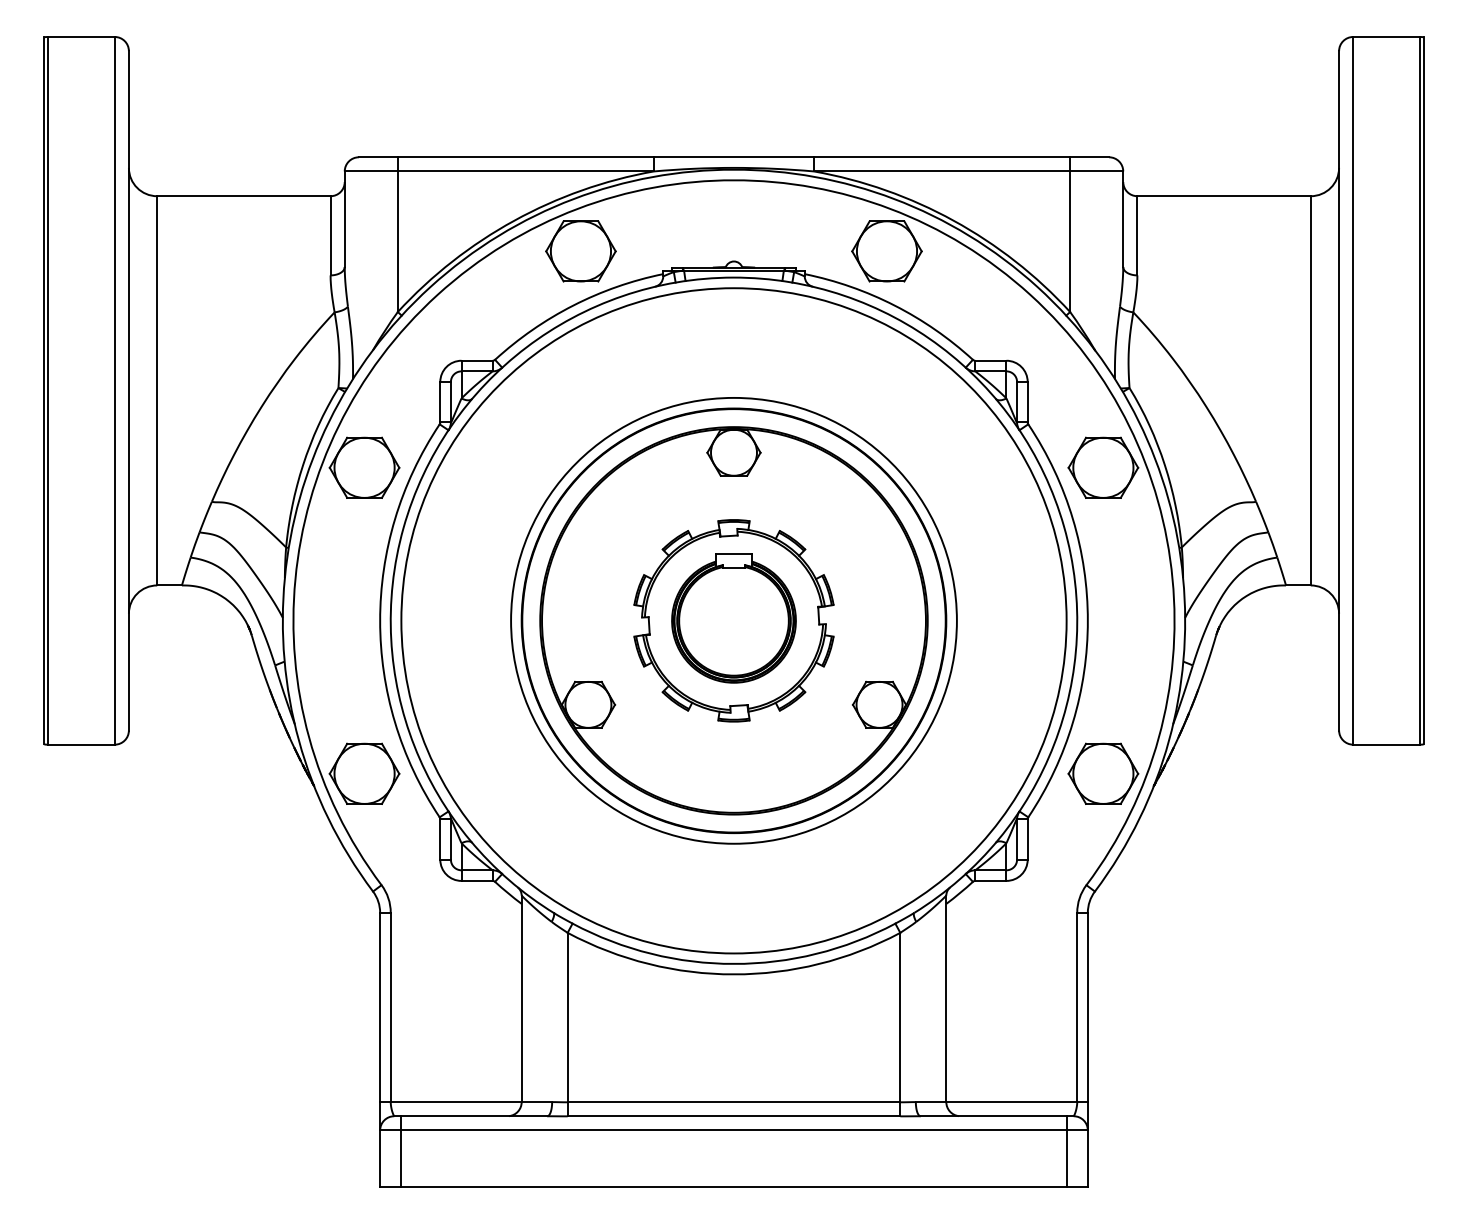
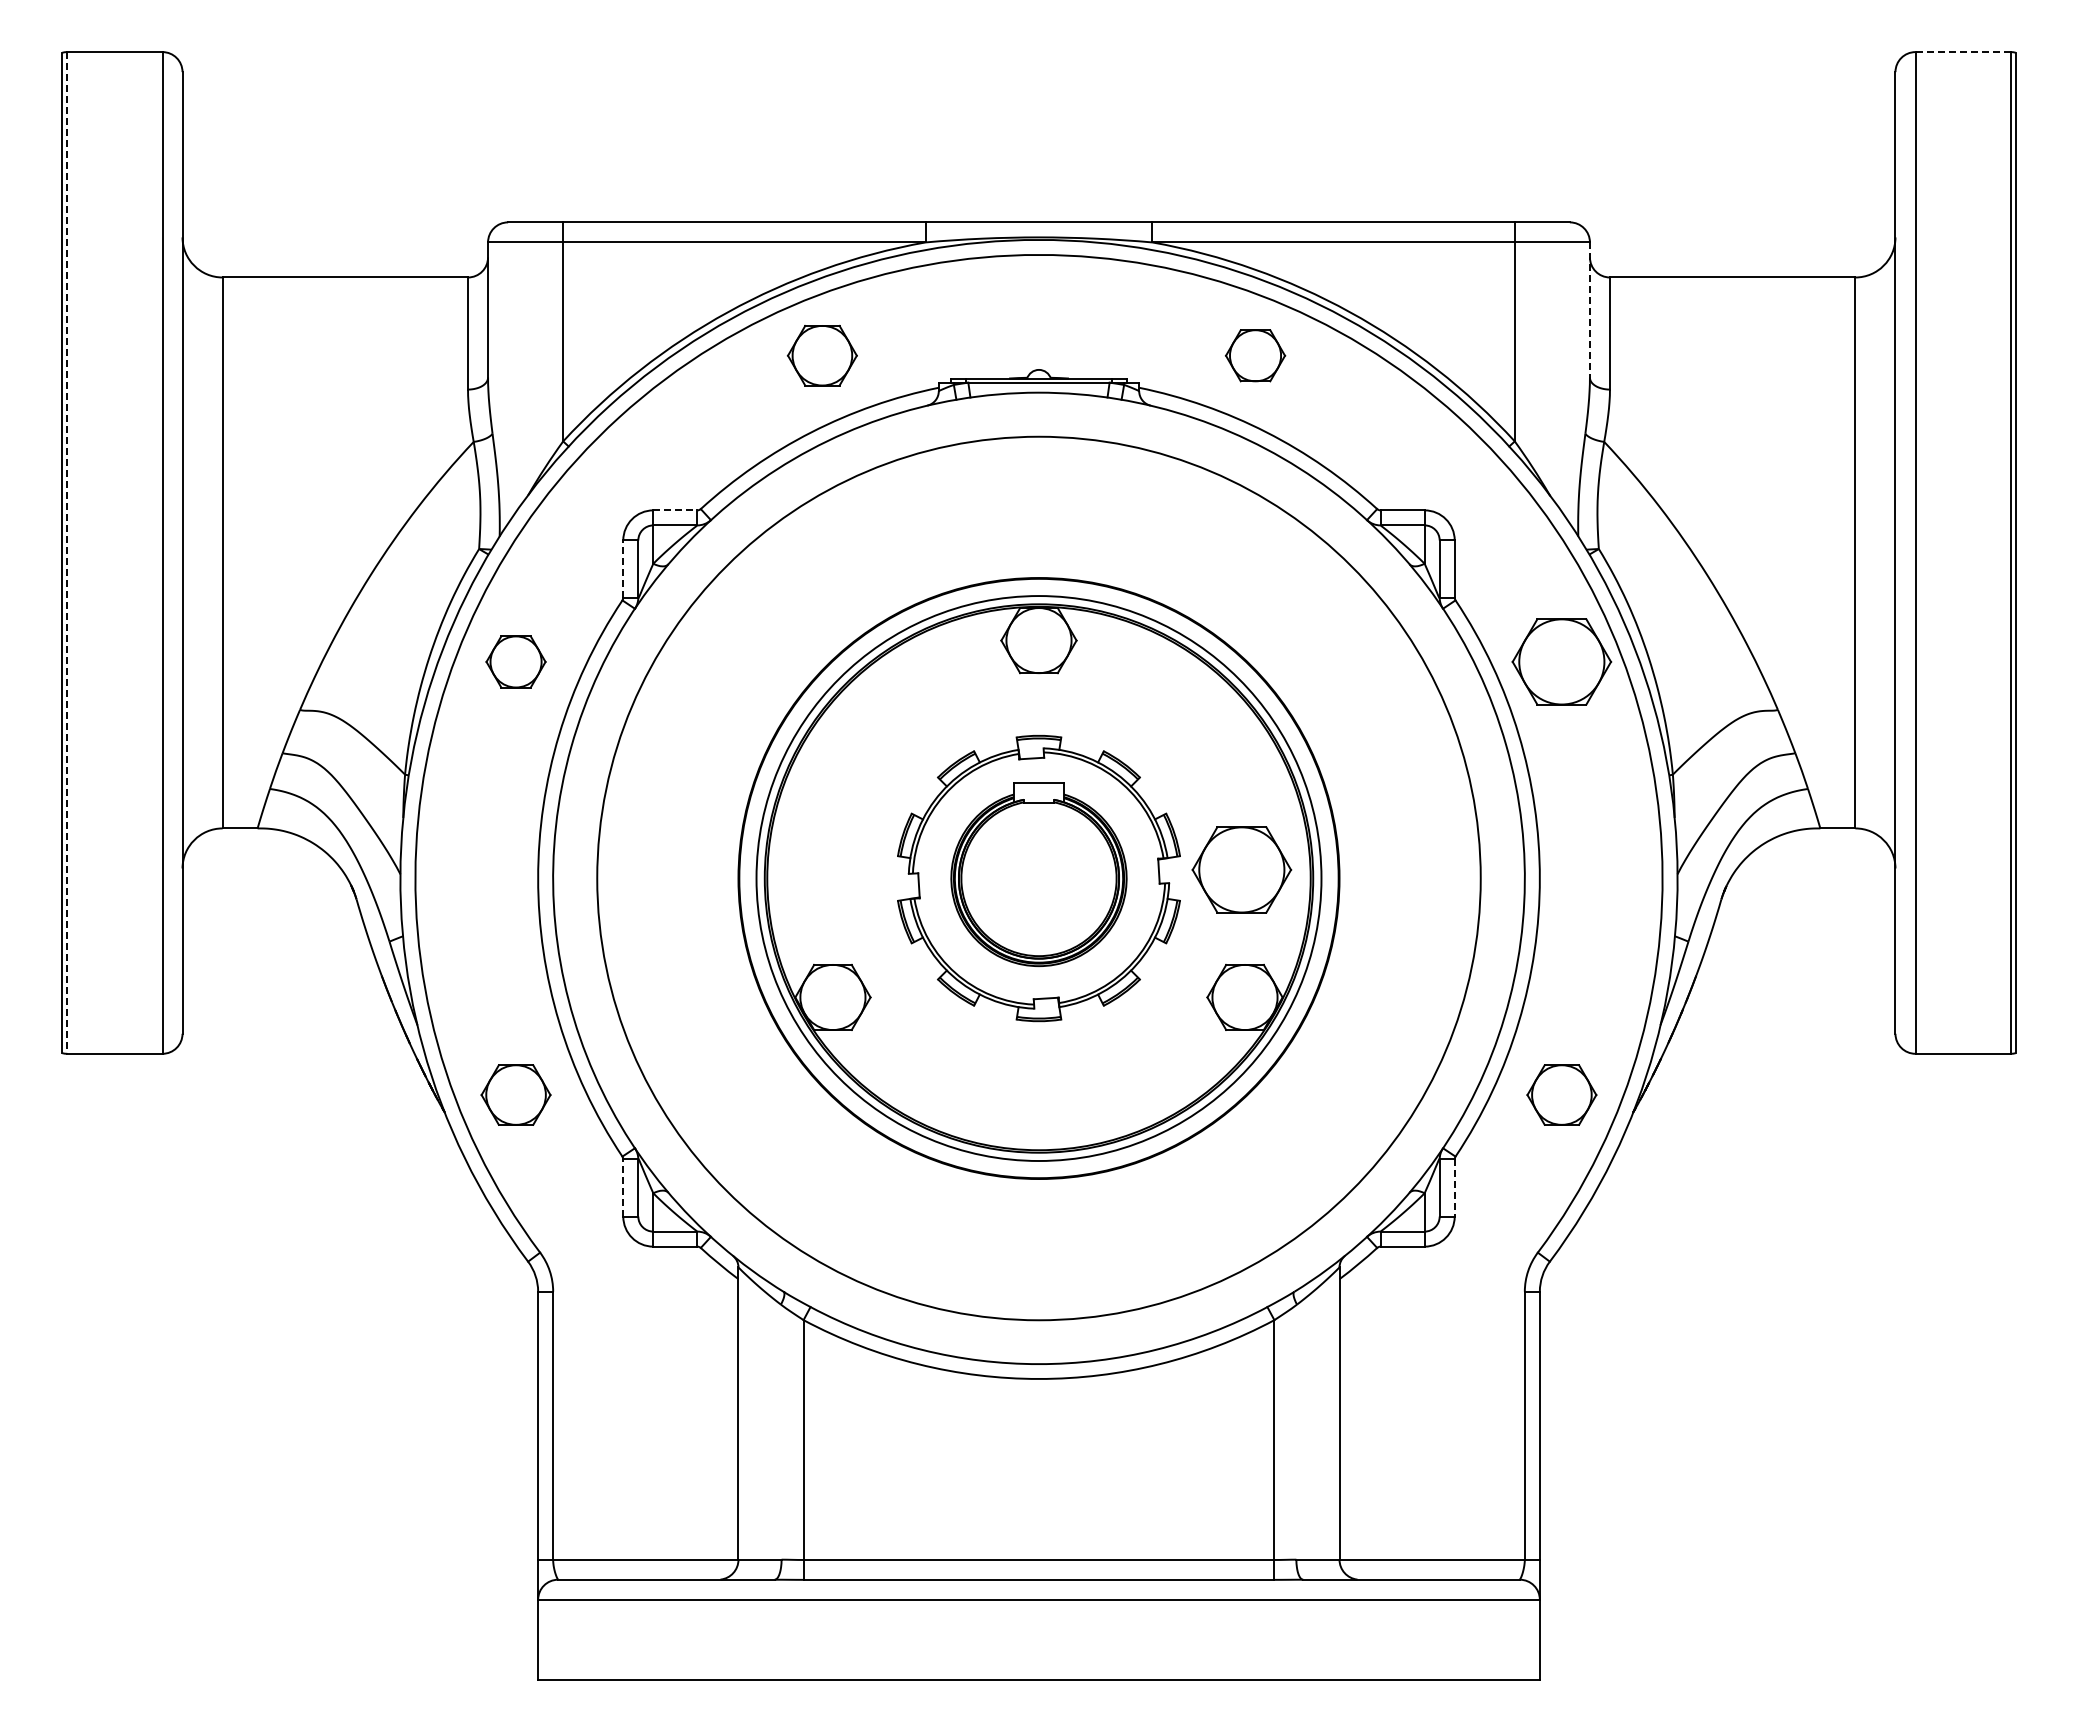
line: (1387, 37) -> (1963, 52), solid -> dashed
line: (1122, 219) -> (1589, 310), solid -> dashed
part: (581, 251) -> (822, 355), size x0.7
part: (886, 251) -> (1255, 355), size x0.6
line: (477, 360) -> (675, 510), solid -> dashed
line: (47, 390) -> (67, 552), solid -> dashed
line: (440, 402) -> (623, 569), solid -> dashed
part: (364, 467) -> (515, 661), size x0.6
part: (877, 614) -> (1241, 869), added
circle: (733, 620) -> (1038, 878), size x0.6
circle: (733, 620) -> (1038, 878), size x1.4
part: (364, 773) -> (515, 1094), size x0.7
part: (1103, 773) -> (1561, 1094), size x0.7
line: (440, 839) -> (623, 1188), solid -> dashed
line: (1027, 839) -> (1454, 1188), solid -> dashed
line: (401, 1151) -> (568, 1629), removed
line: (1066, 1151) -> (1509, 1629), removed

